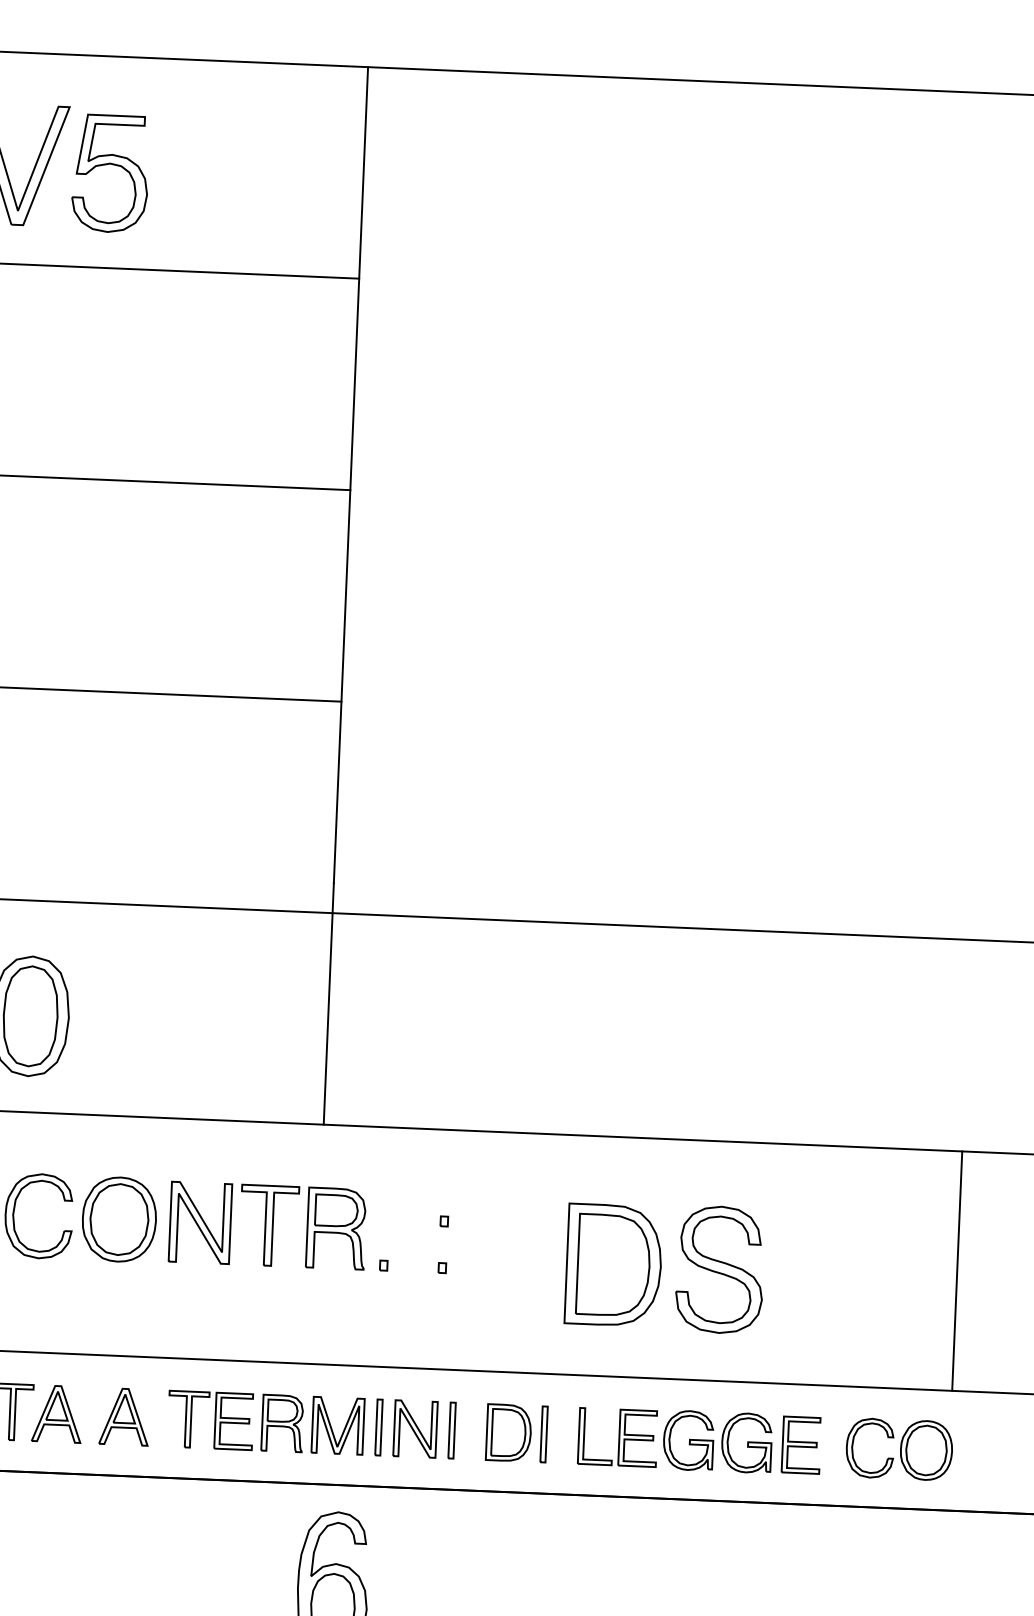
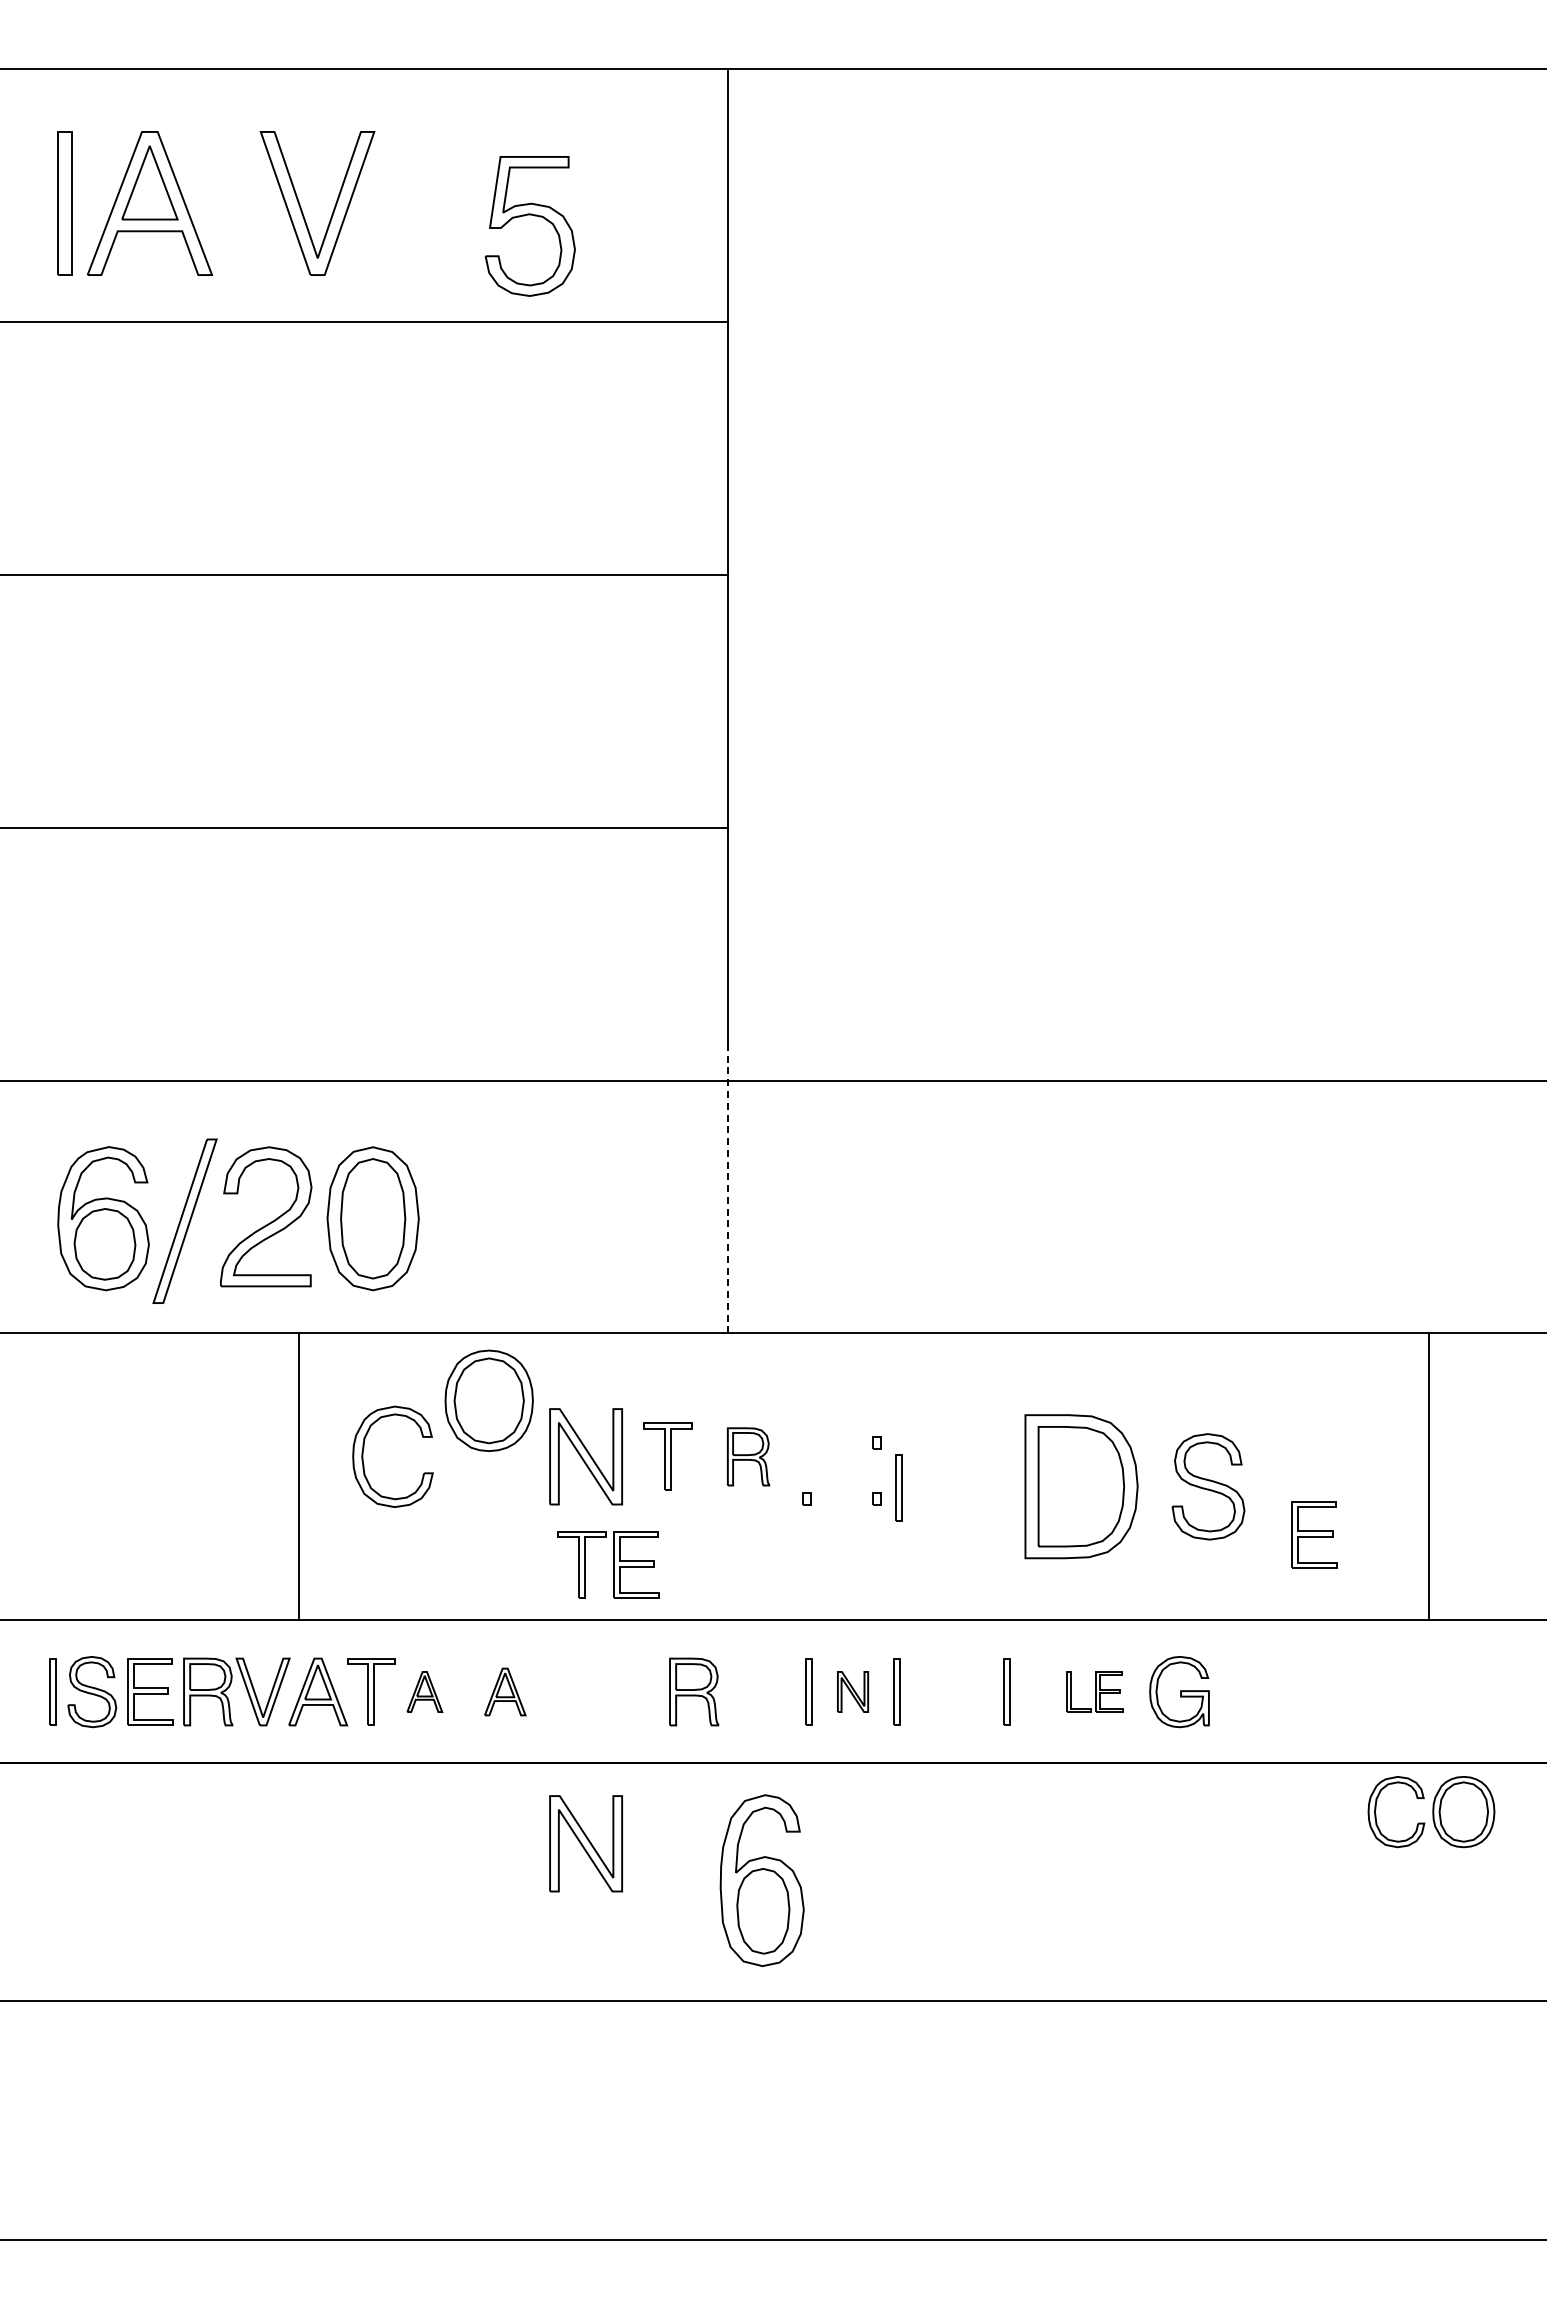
part: (110, 164) -> (529, 215), moved
line: (328, 1003) -> (728, 1188), solid -> dashed
part: (118, 1219) -> (488, 1400), moved
part: (268, 1225) -> (667, 1456), size x0.7
part: (336, 1228) -> (748, 1456), size x0.6
part: (460, 1259) -> (898, 1487), added
part: (720, 1269) -> (1208, 1486), size x0.7
line: (957, 1271) -> (1428, 1476), moved
part: (57, 1413) -> (424, 1691), size x0.6
part: (124, 1416) -> (505, 1691), size x0.7
part: (210, 1420) -> (608, 1564), moved
part: (332, 1427) -> (753, 1694), removed
part: (415, 1428) -> (852, 1691), size x0.6
part: (508, 1432) -> (964, 1691), removed
part: (617, 1437) -> (1094, 1691), size x0.6
part: (746, 1443) -> (1248, 1692), removed
part: (801, 1444) -> (1314, 1534), moved
part: (899, 1449) -> (1431, 1812), moved
part: (186, 1546) -> (585, 1843), added

